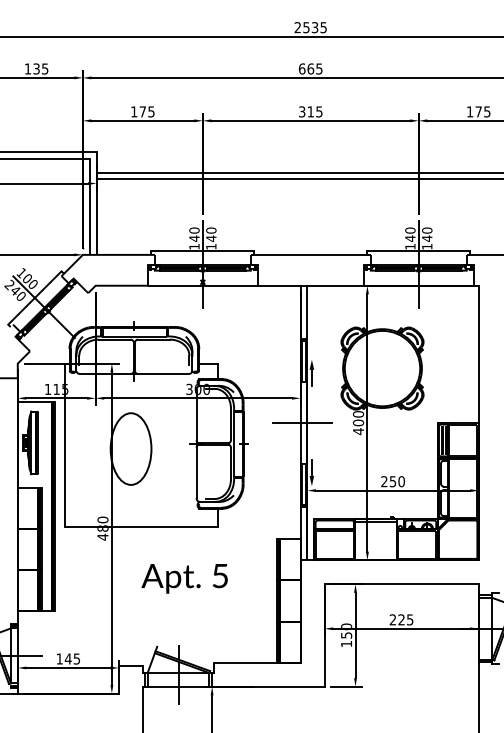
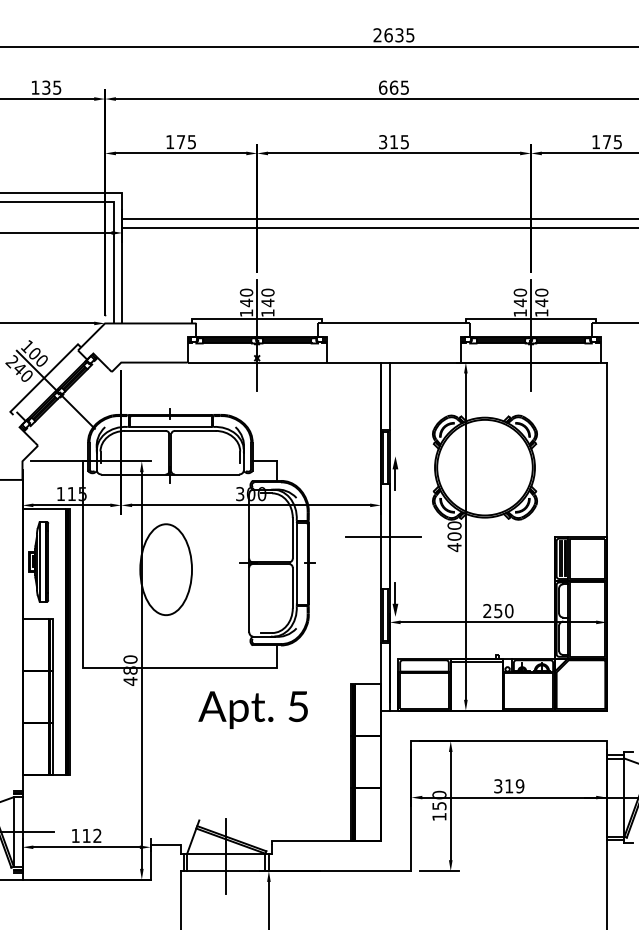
text: (306, 27) -> (388, 35), 2535 -> 2635
text: (184, 578) -> (252, 709), moved
text: (401, 619) -> (509, 785), 225 -> 319
text: (71, 658) -> (90, 835), 145 -> 112

